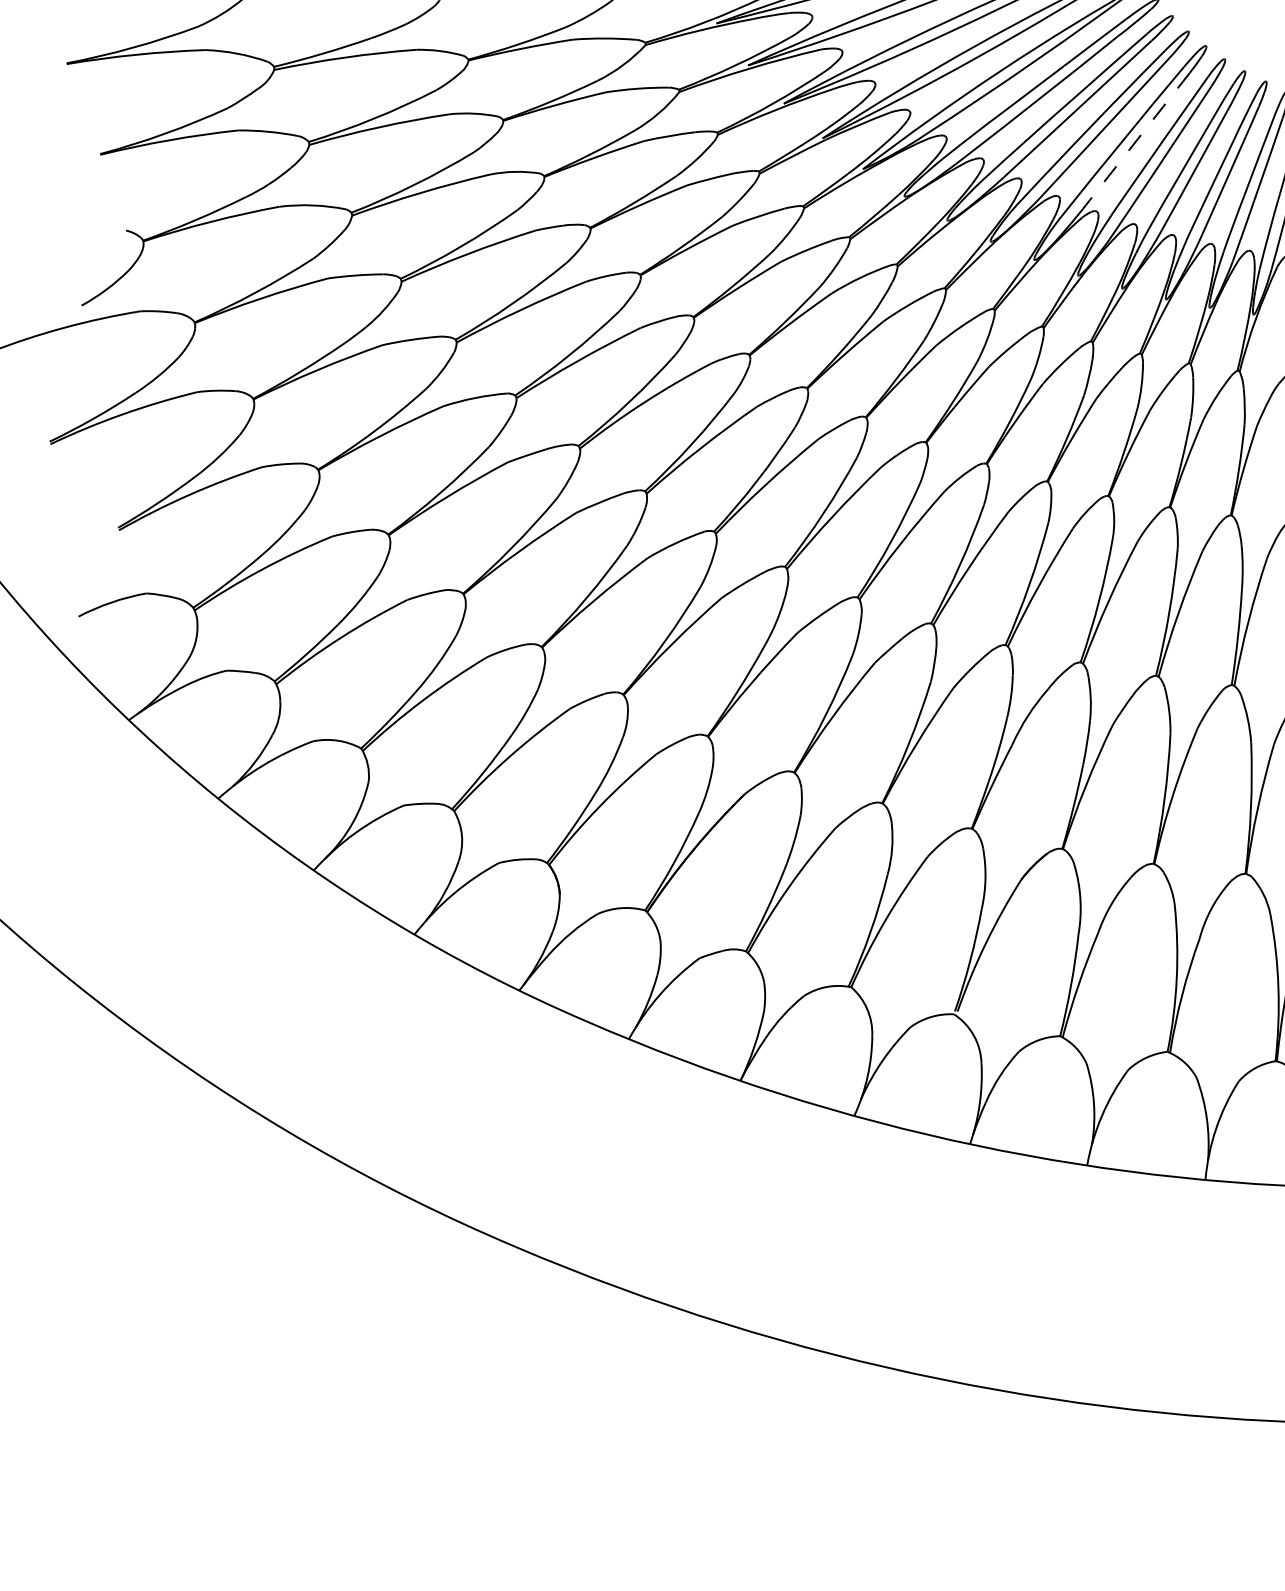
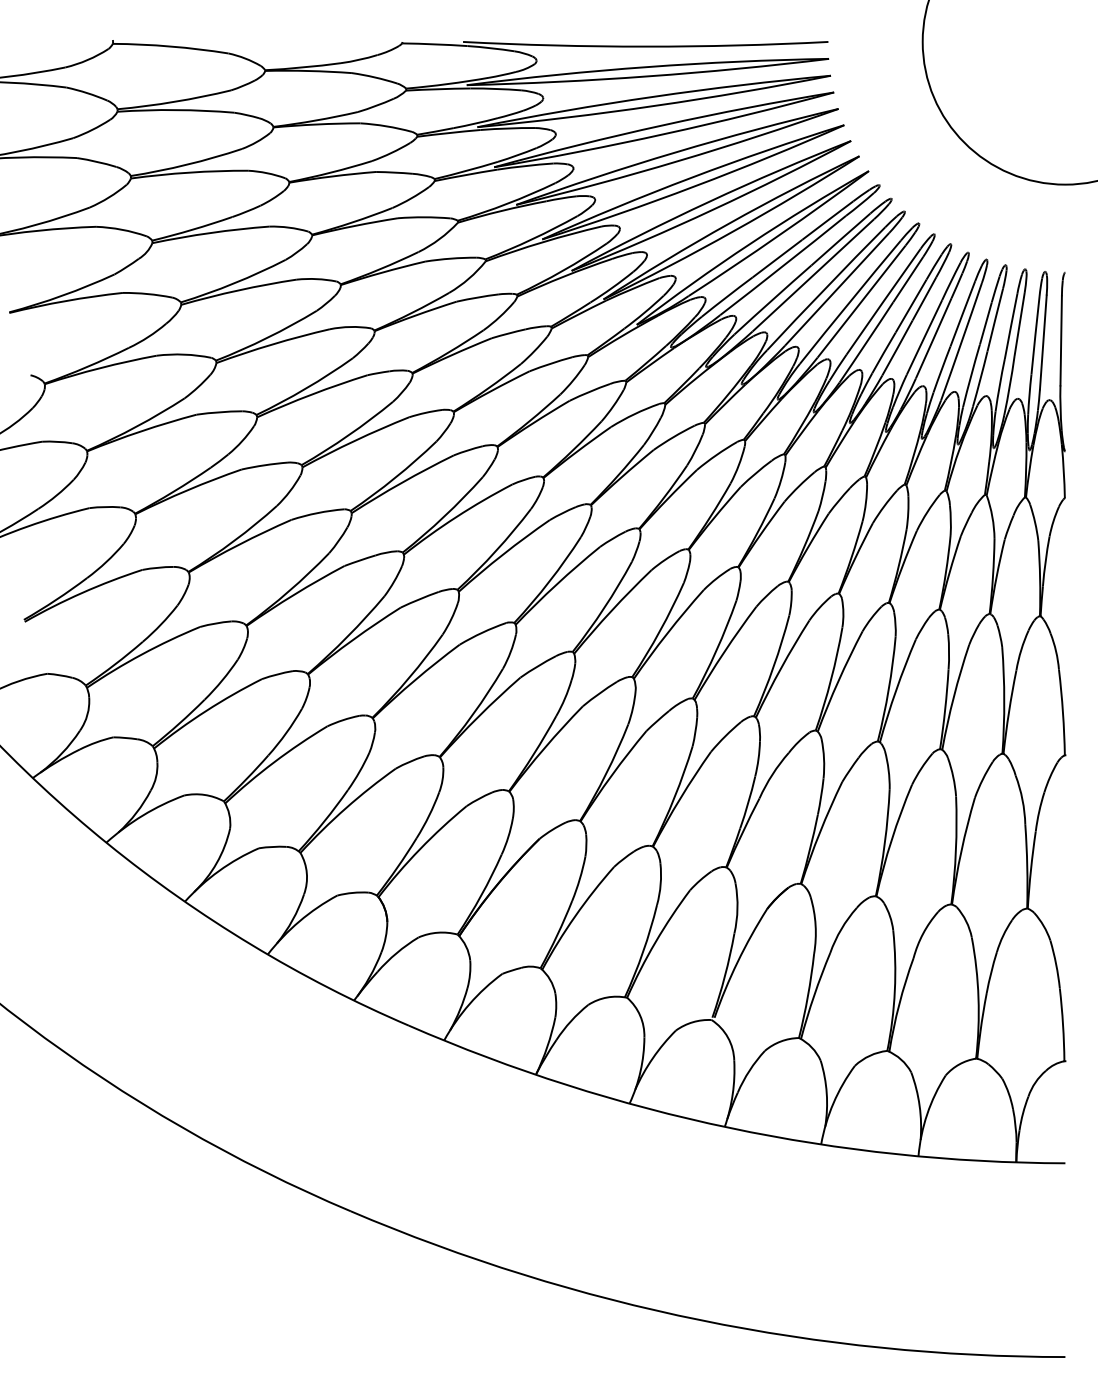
arc: (1136, 140) -> (861, 301), dashed -> solid

